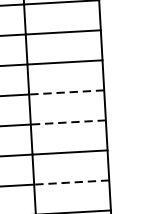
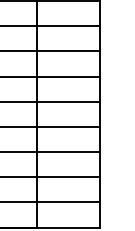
line: (65, 92) -> (67, 76), dashed -> solid
line: (67, 122) -> (67, 101), dashed -> solid
line: (70, 183) -> (67, 152), dashed -> solid

